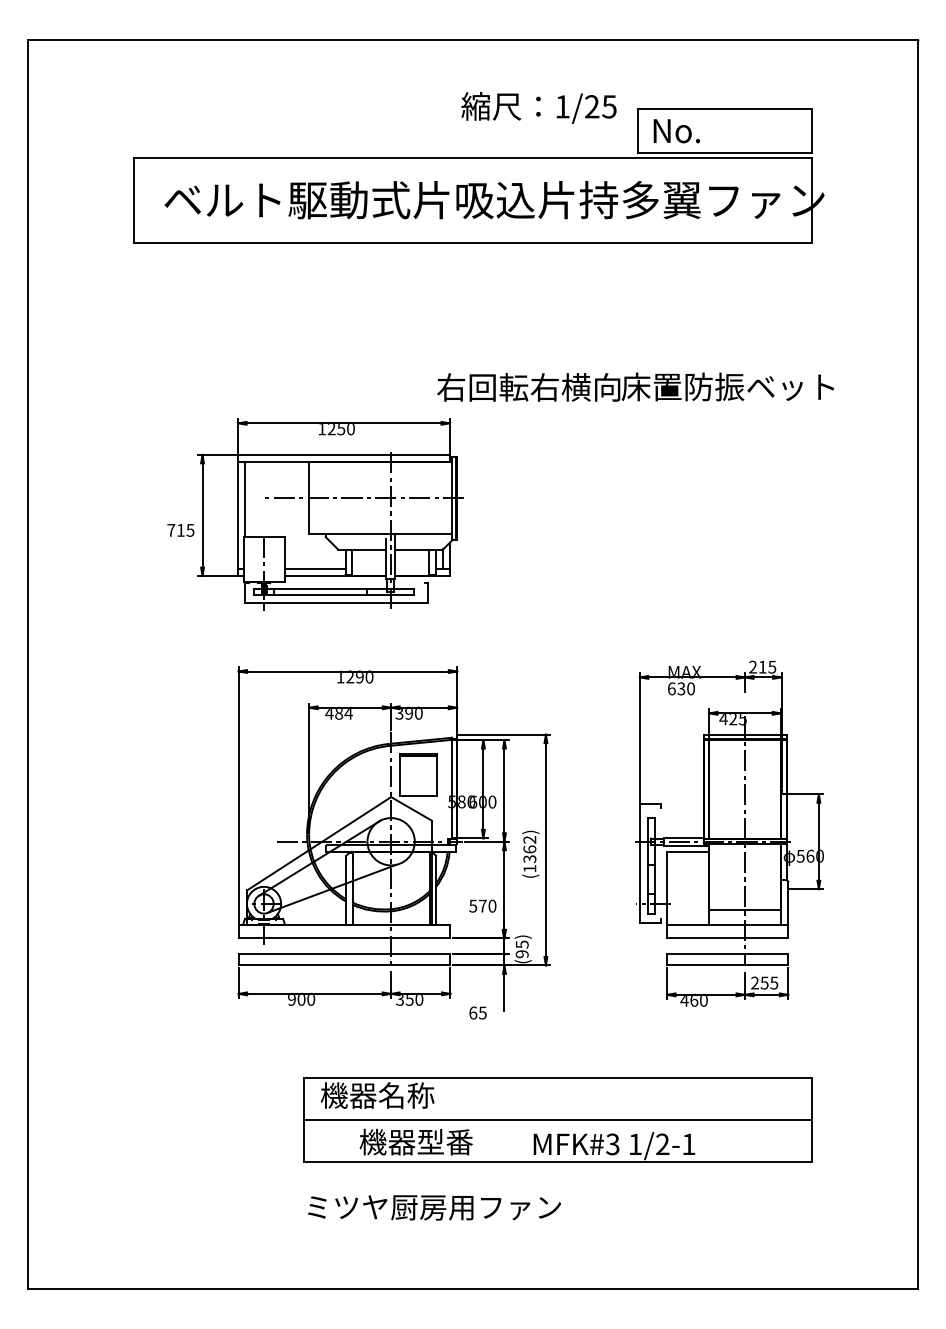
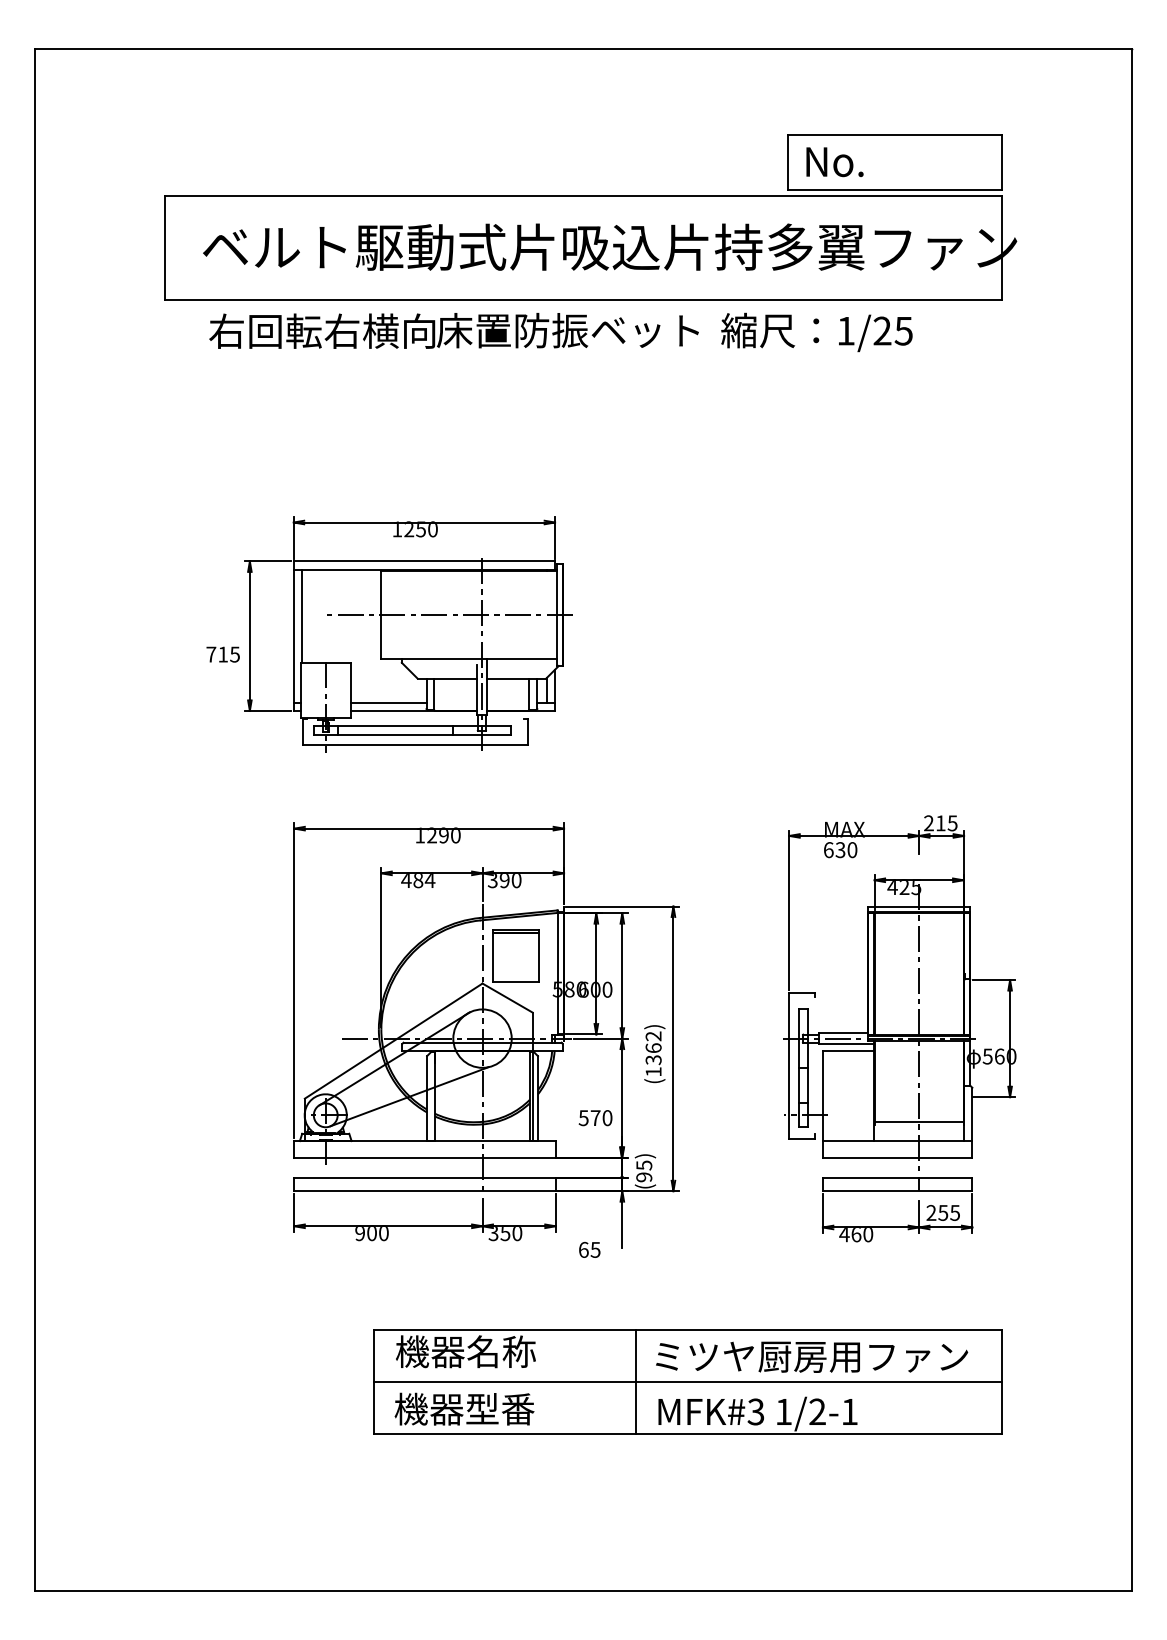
text: (538, 107) -> (816, 332), moved
text: (635, 386) -> (453, 330), moved
line: (515, 1119) -> (635, 1381), added
text: (416, 1141) -> (464, 1408), moved
text: (434, 1207) -> (812, 1356), moved

